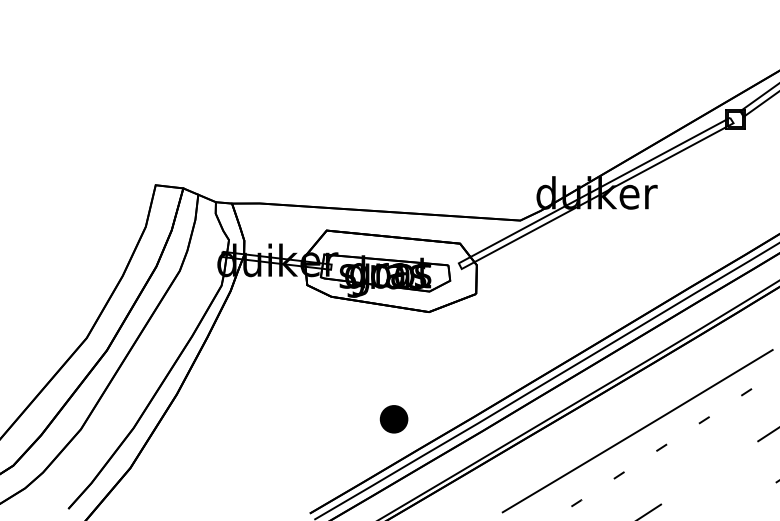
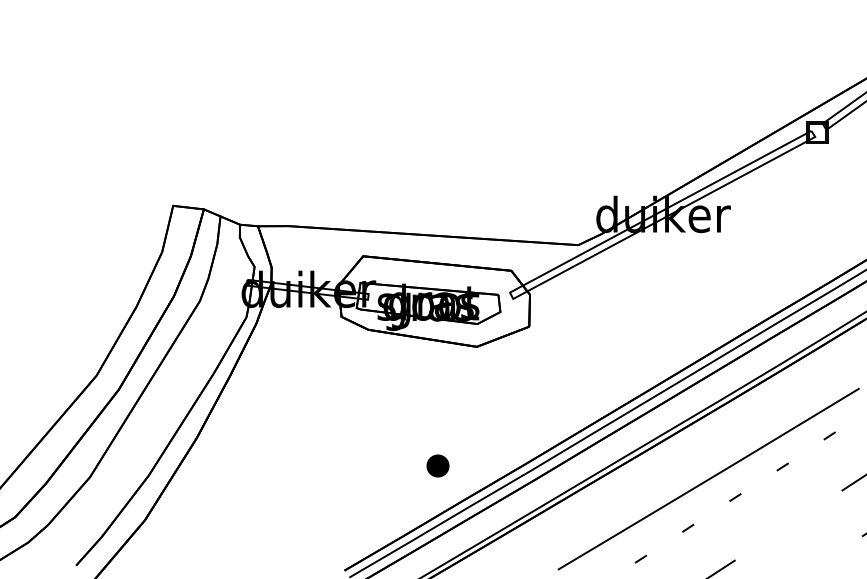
part: (393, 419) -> (437, 466), size x0.71

